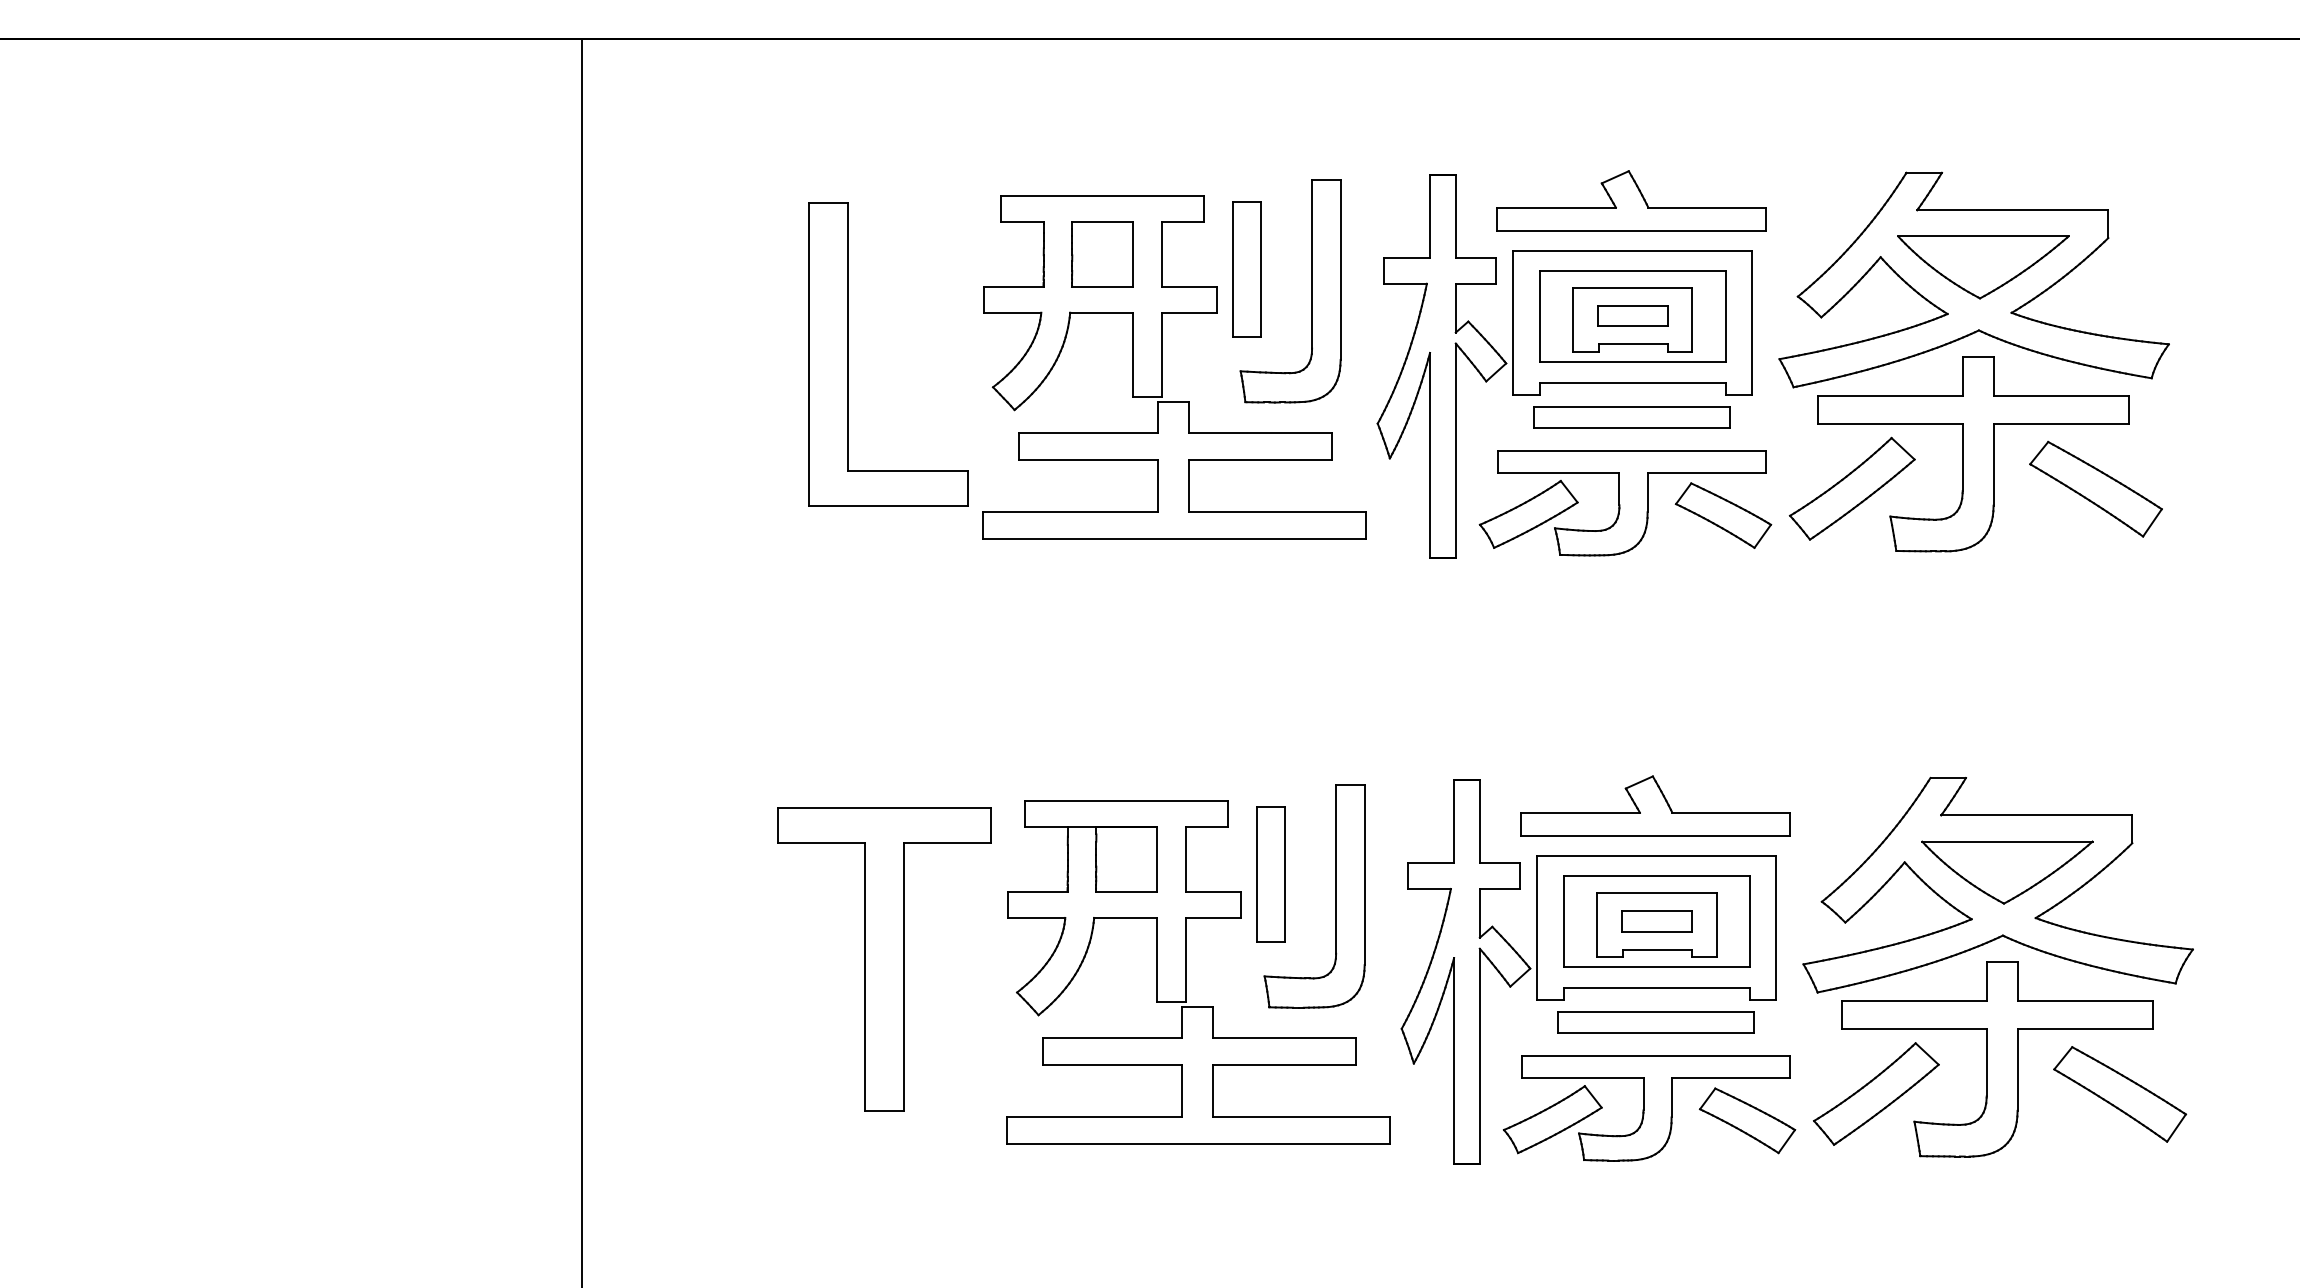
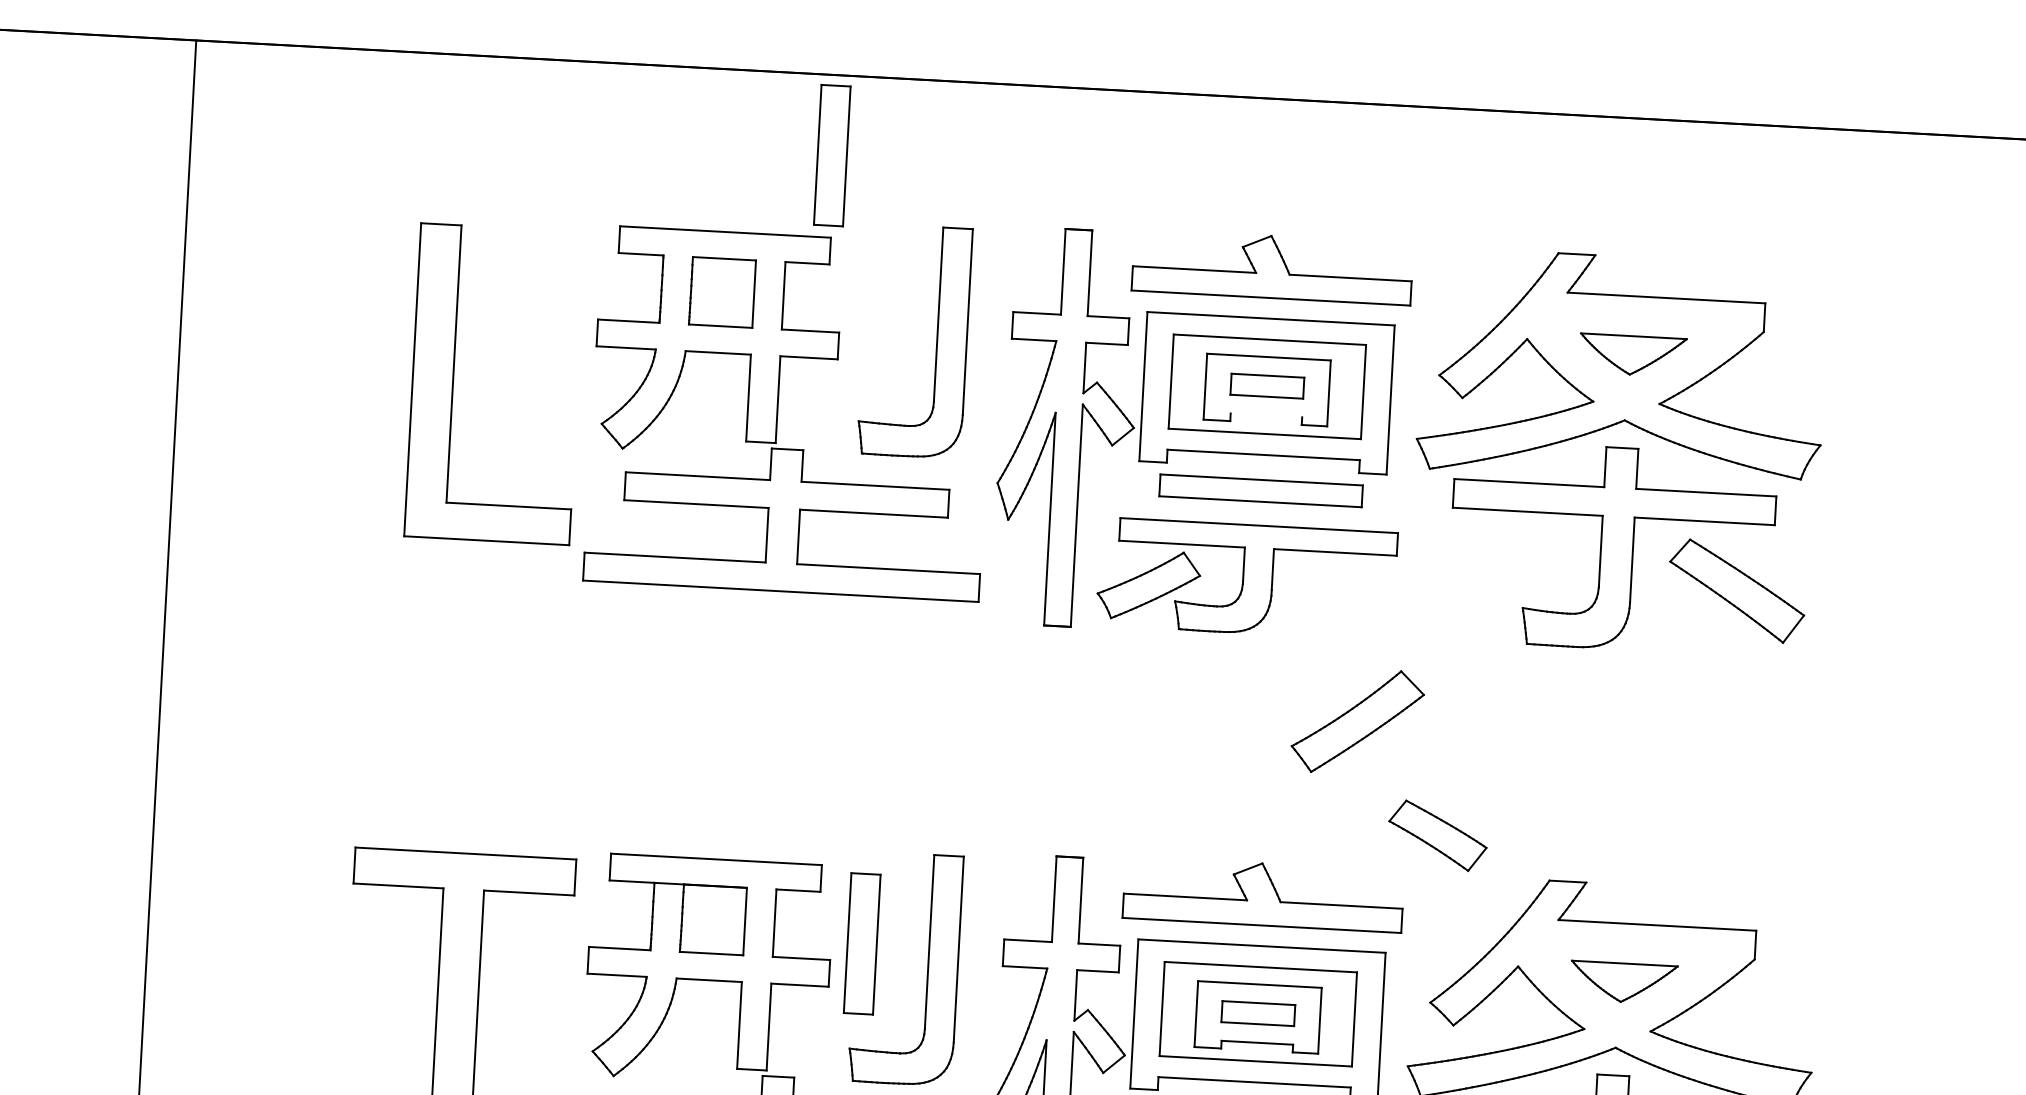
part: (1983, 267) -> (1633, 355), size x0.6
part: (1246, 269) -> (831, 155), moved
line: (1632, 344) -> (1265, 415), removed
part: (1851, 488) -> (1356, 721), moved
part: (1723, 515) -> (1437, 835), moved
part: (2007, 872) -> (1623, 982), size x0.6

